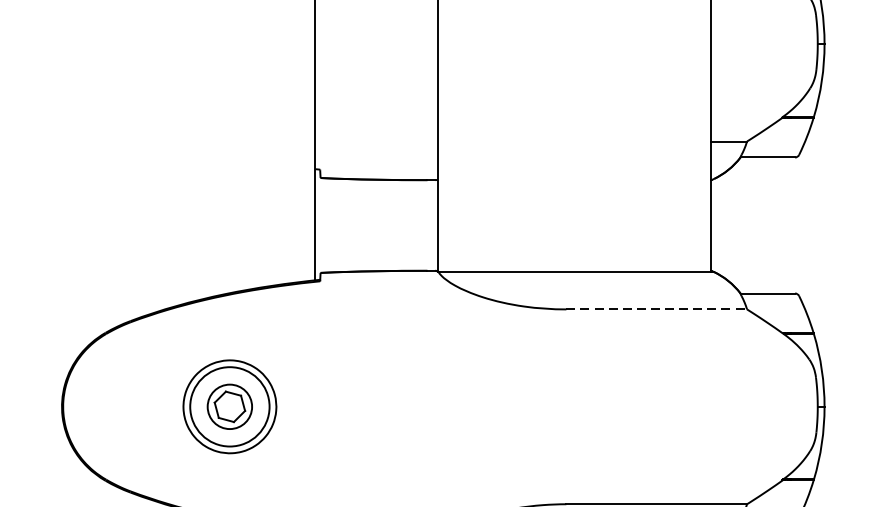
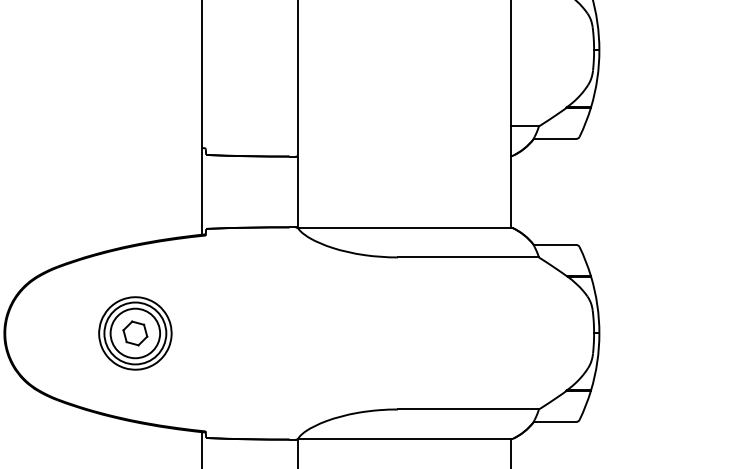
line: (656, 309) -> (468, 257), dashed -> solid
circle: (230, 406) -> (135, 333), size x1.43

